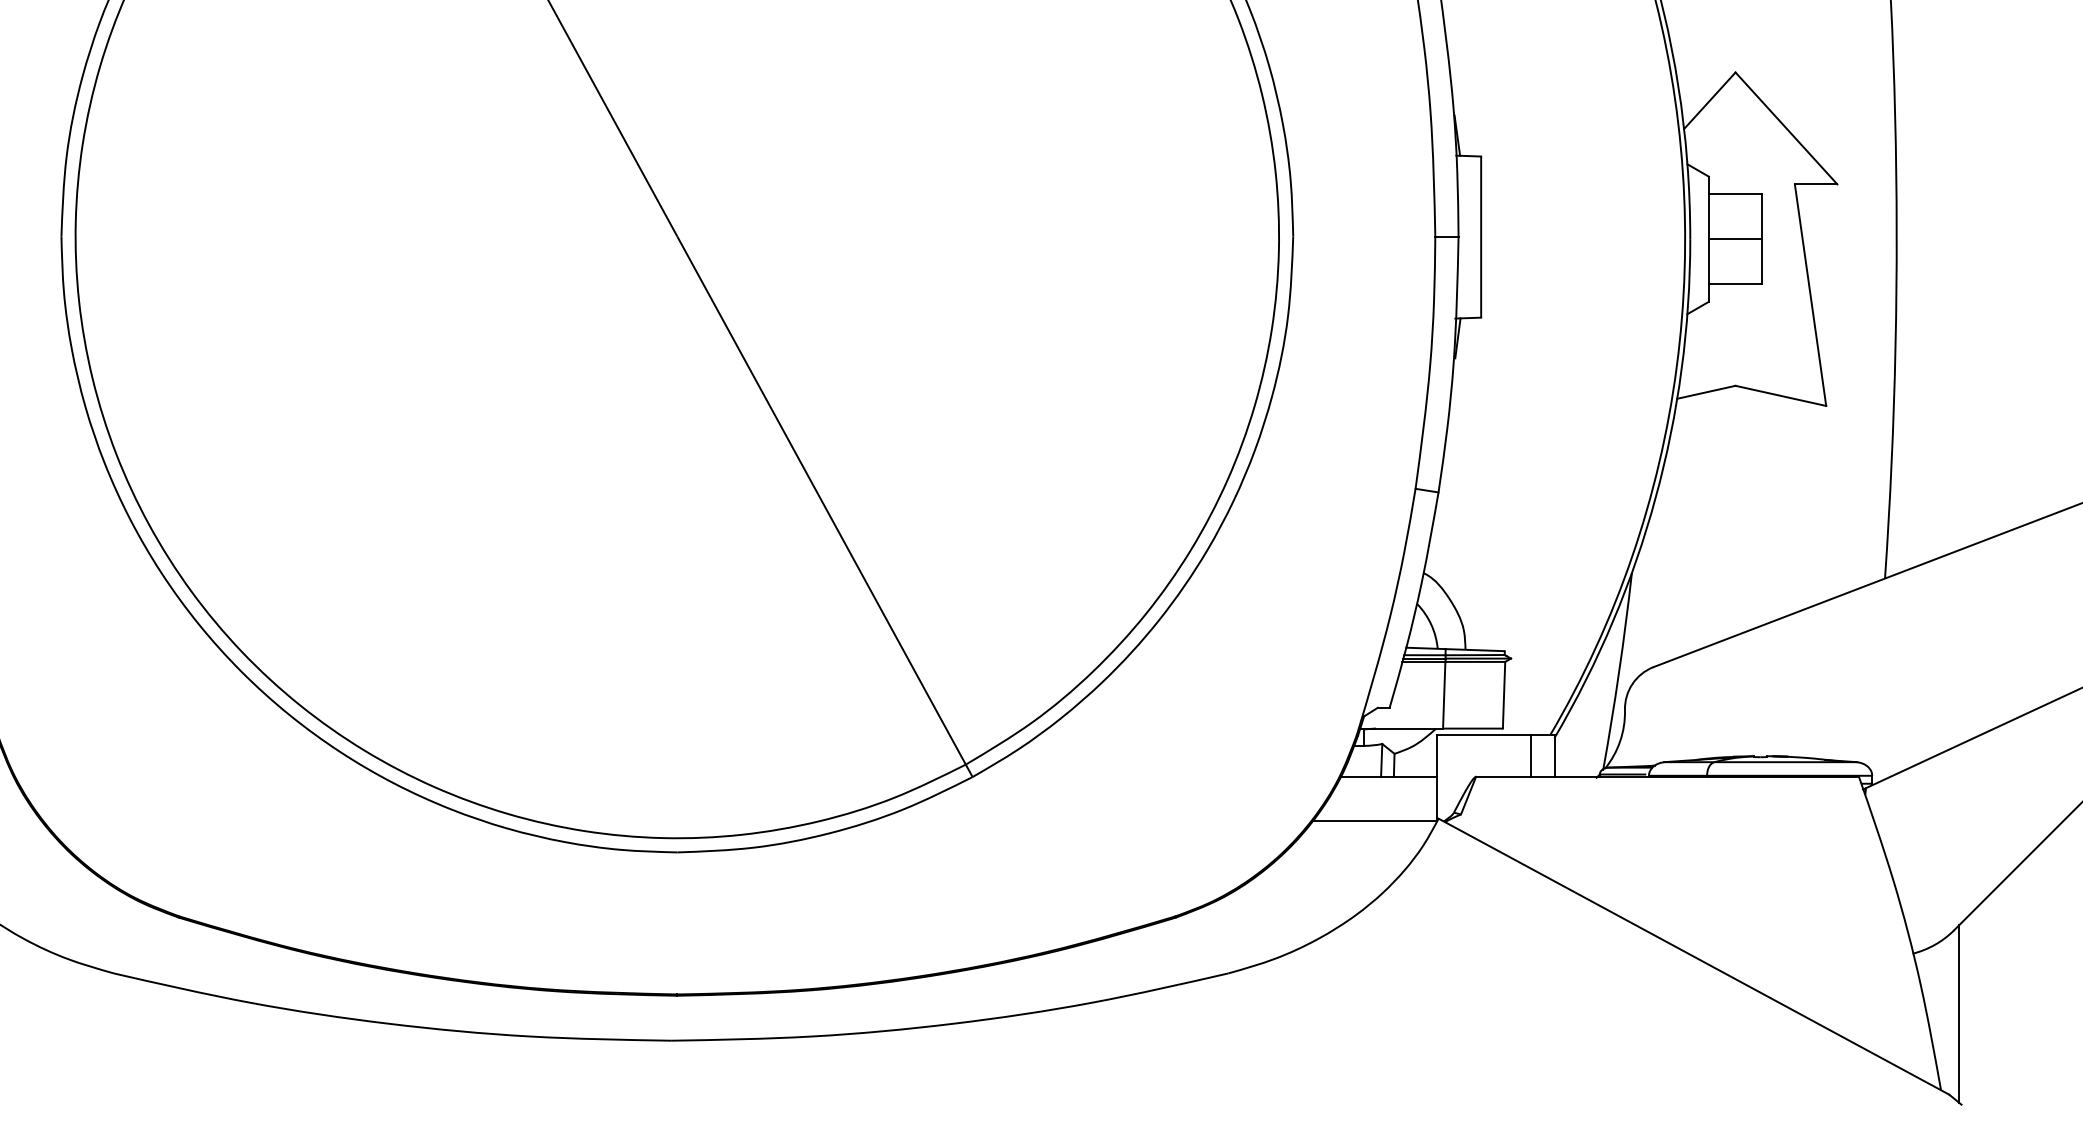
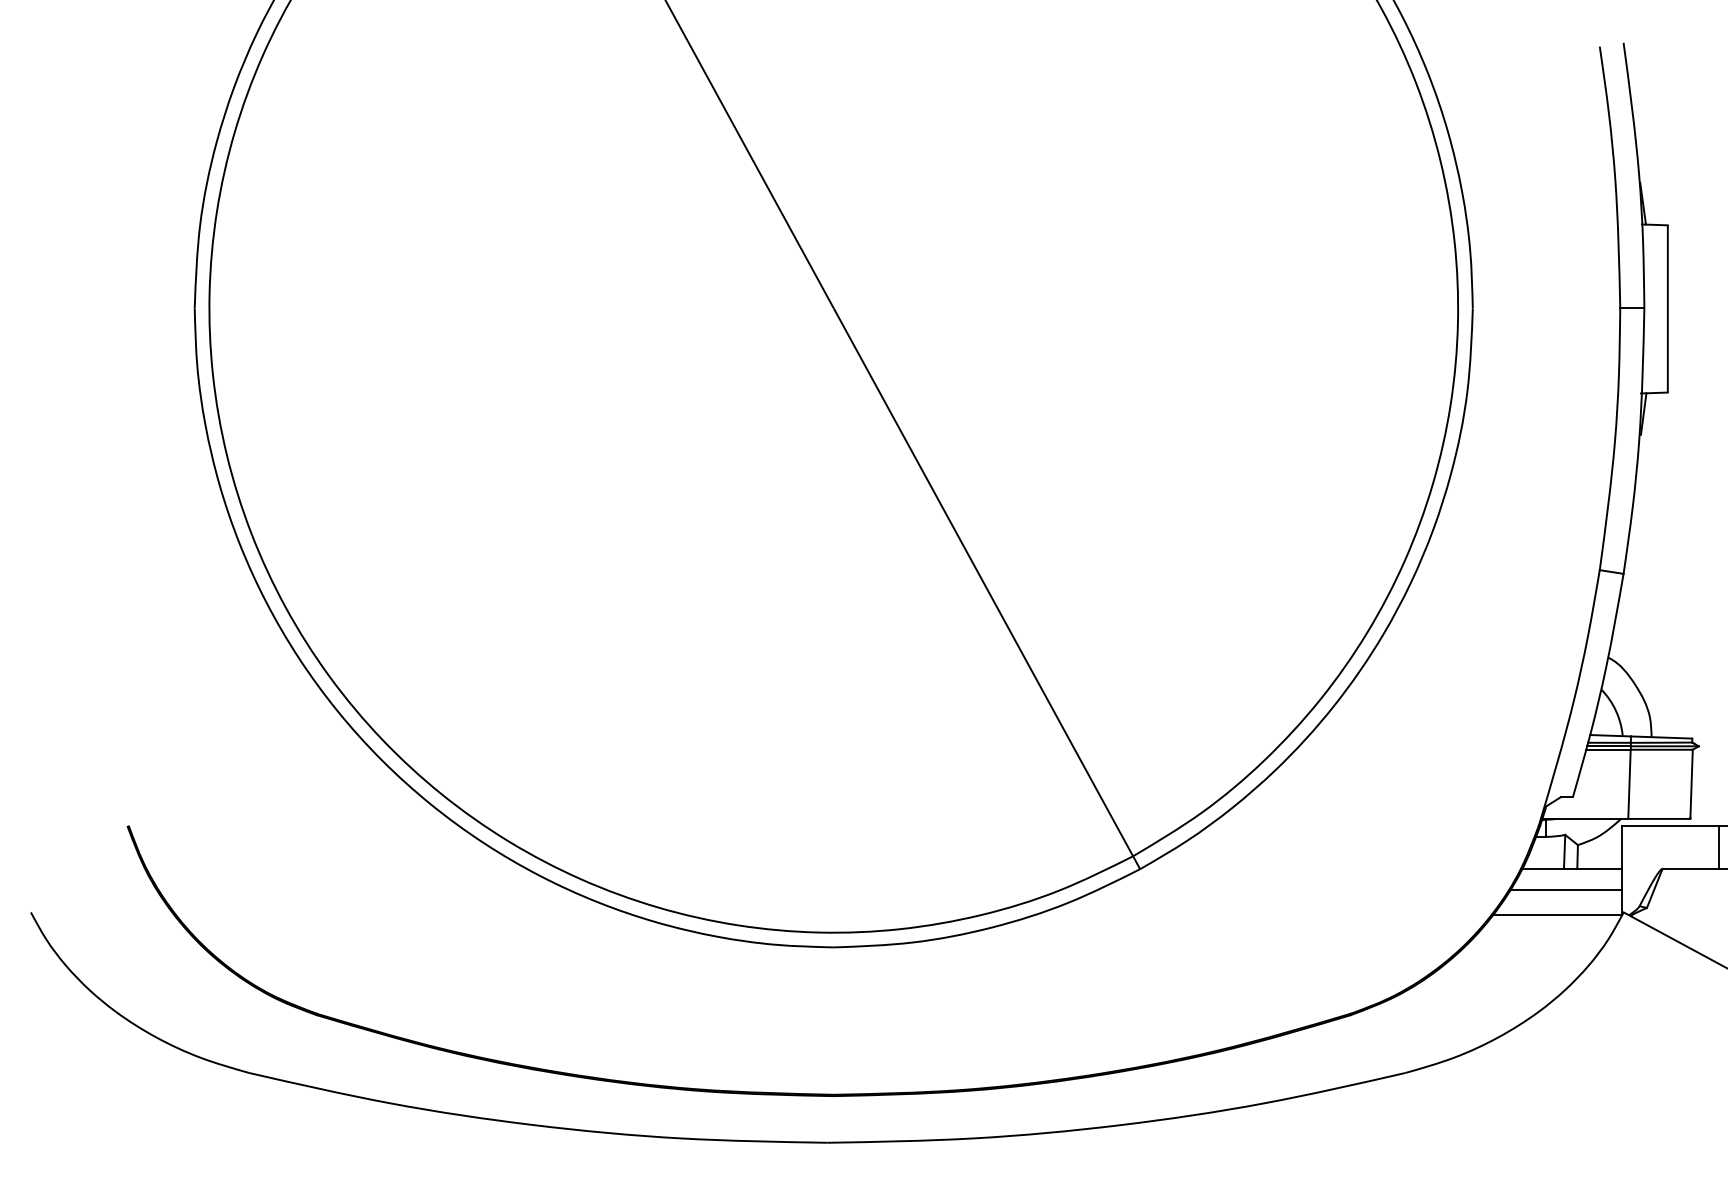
line: (1382, 797) -> (1565, 890), added

